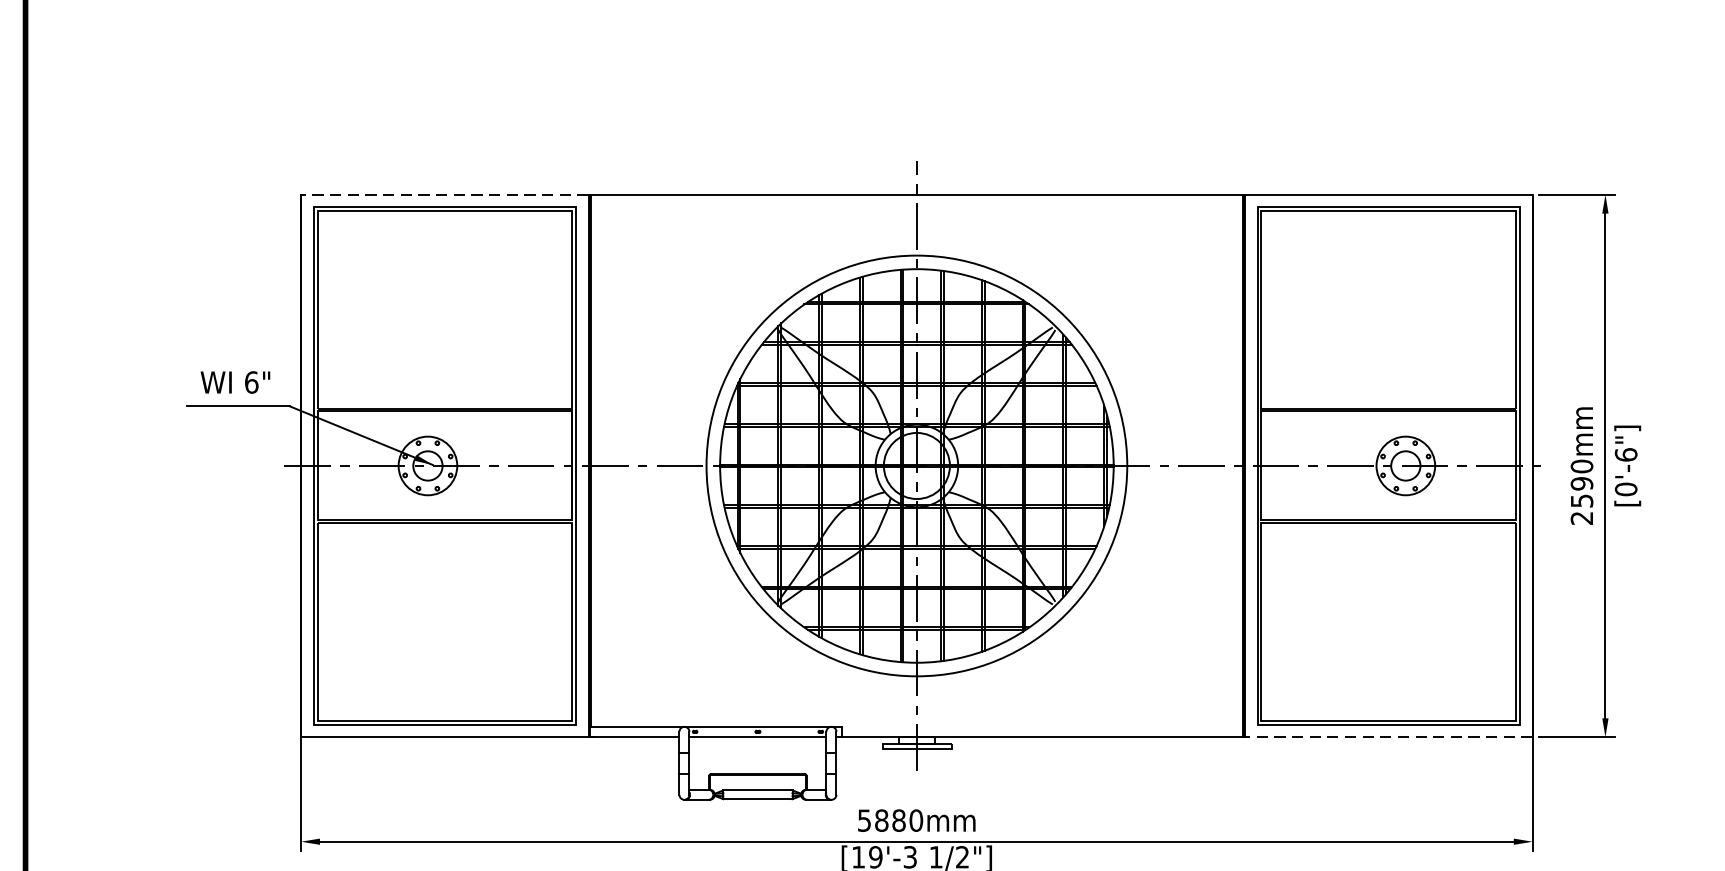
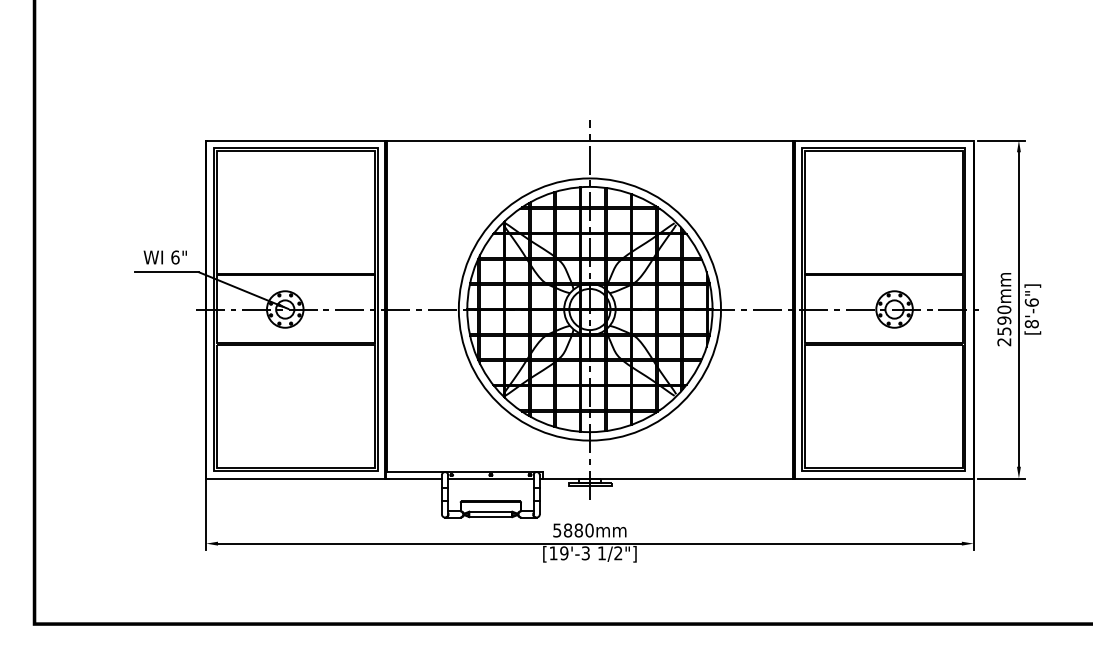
line: (444, 194) -> (295, 140), dashed -> solid
text: (1625, 490) -> (1031, 324), [0'-6"] -> [8'-6"]
line: (1389, 737) -> (884, 478), dashed -> solid

